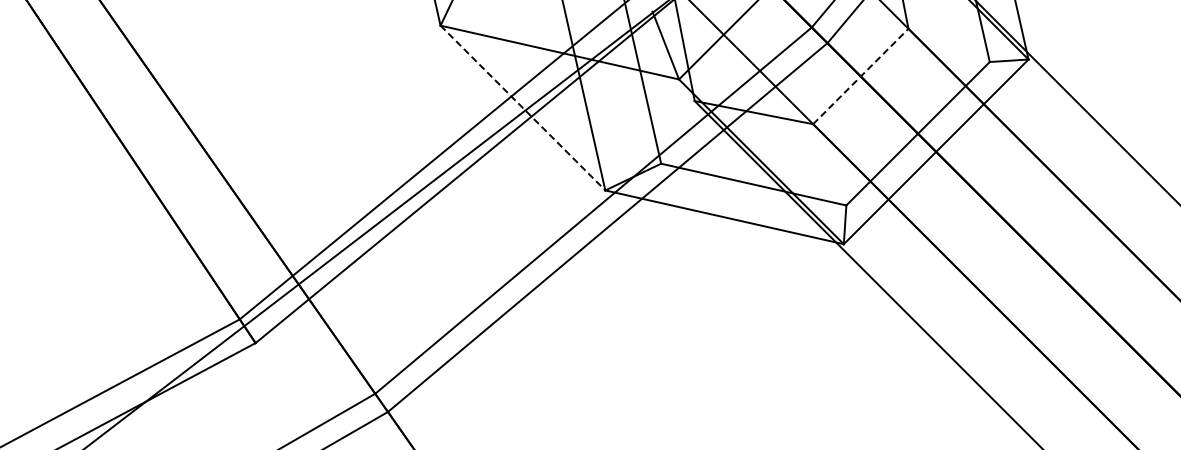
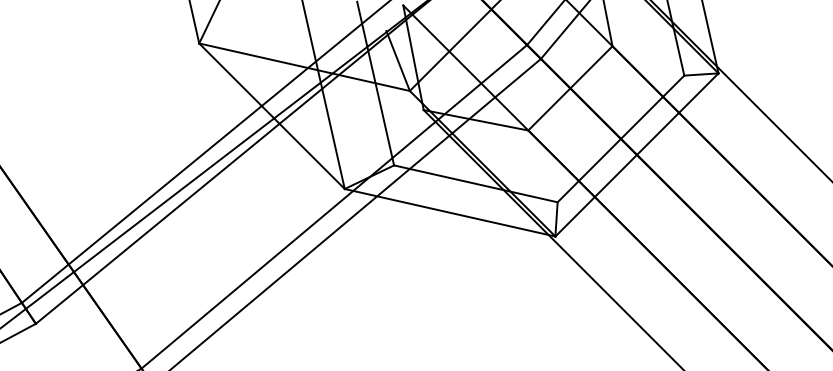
line: (861, 76) -> (571, 88), dashed -> solid
line: (522, 108) -> (271, 116), dashed -> solid

